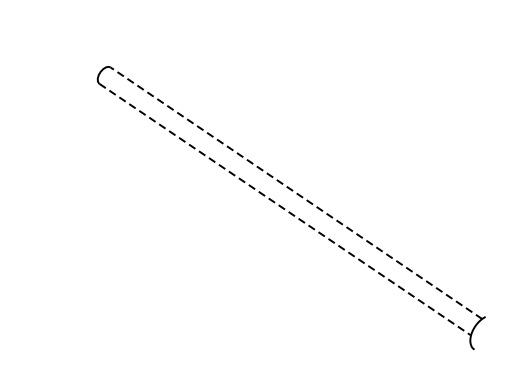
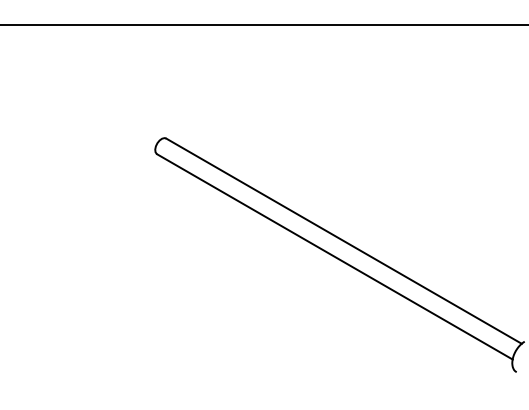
line: (295, 192) -> (343, 240), dashed -> solid
line: (285, 210) -> (335, 257), dashed -> solid

